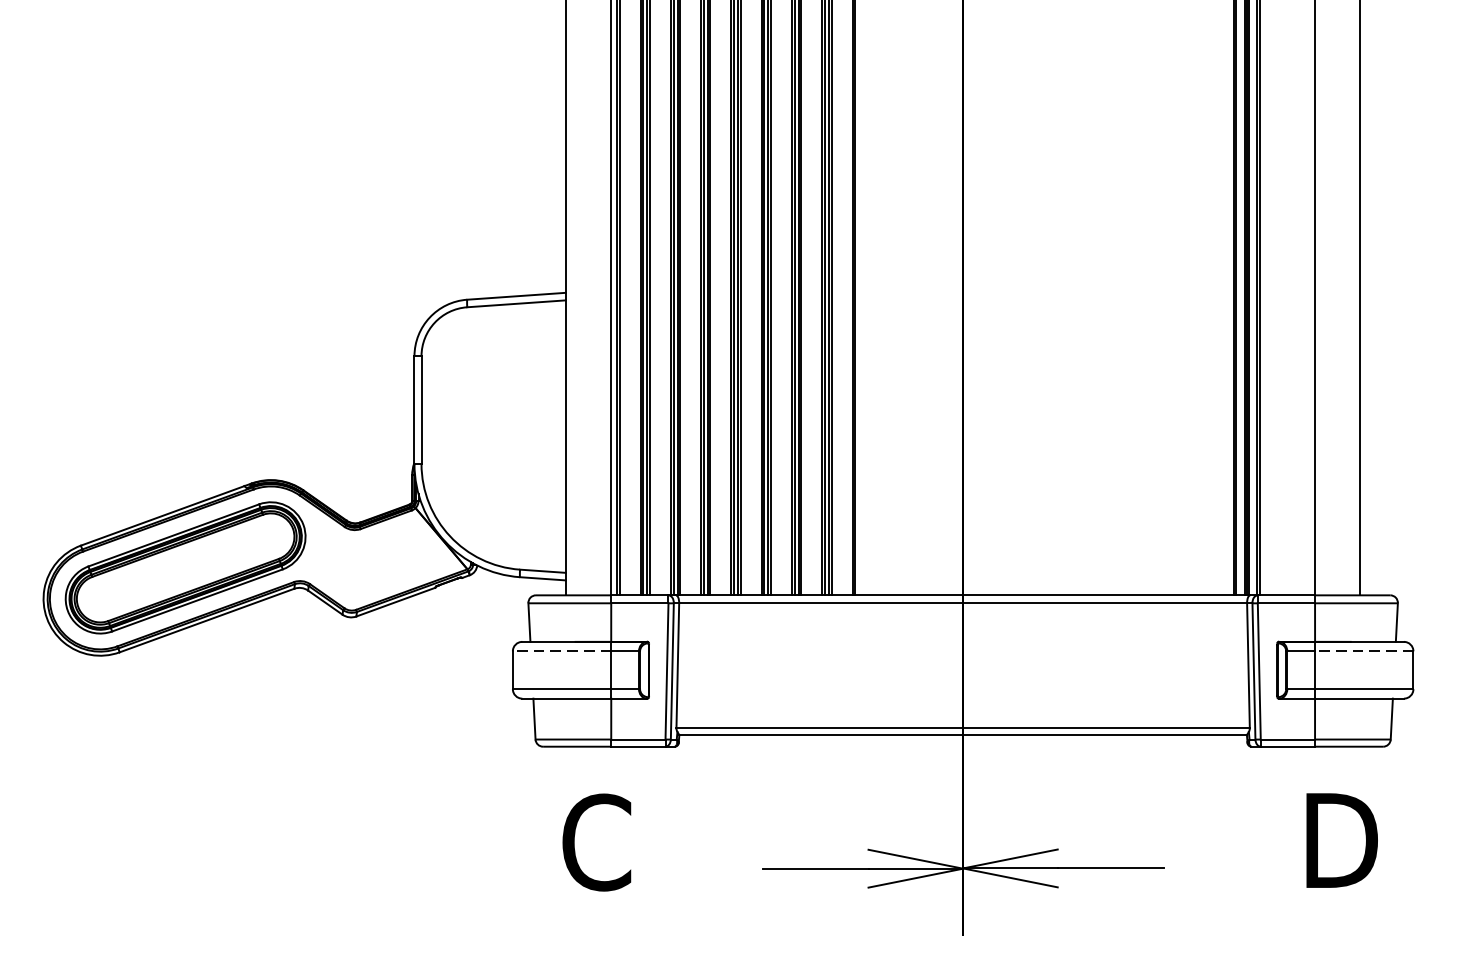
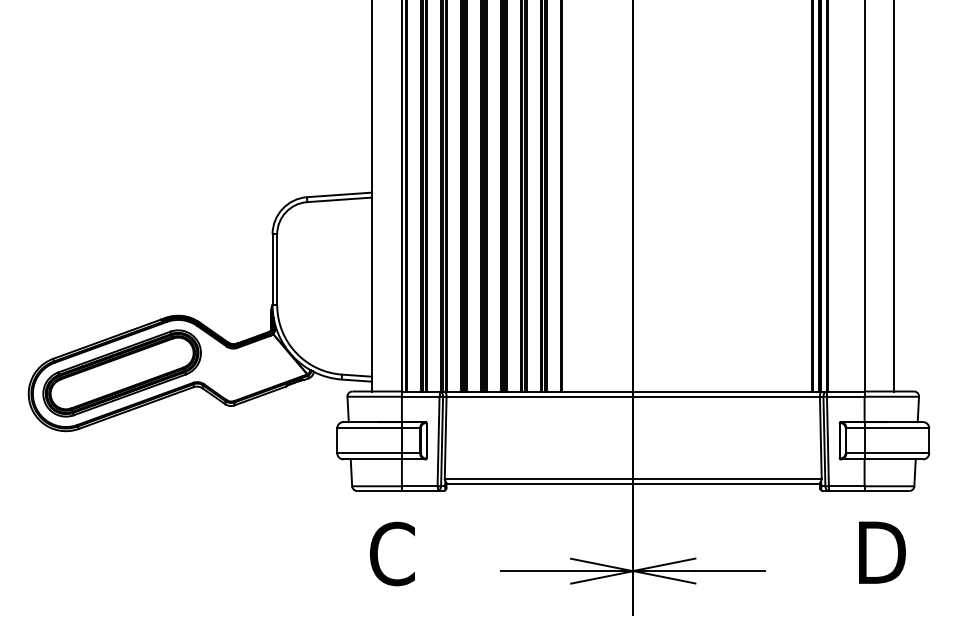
line: (561, 651) -> (369, 428), dashed -> solid
line: (1363, 651) -> (896, 428), dashed -> solid

